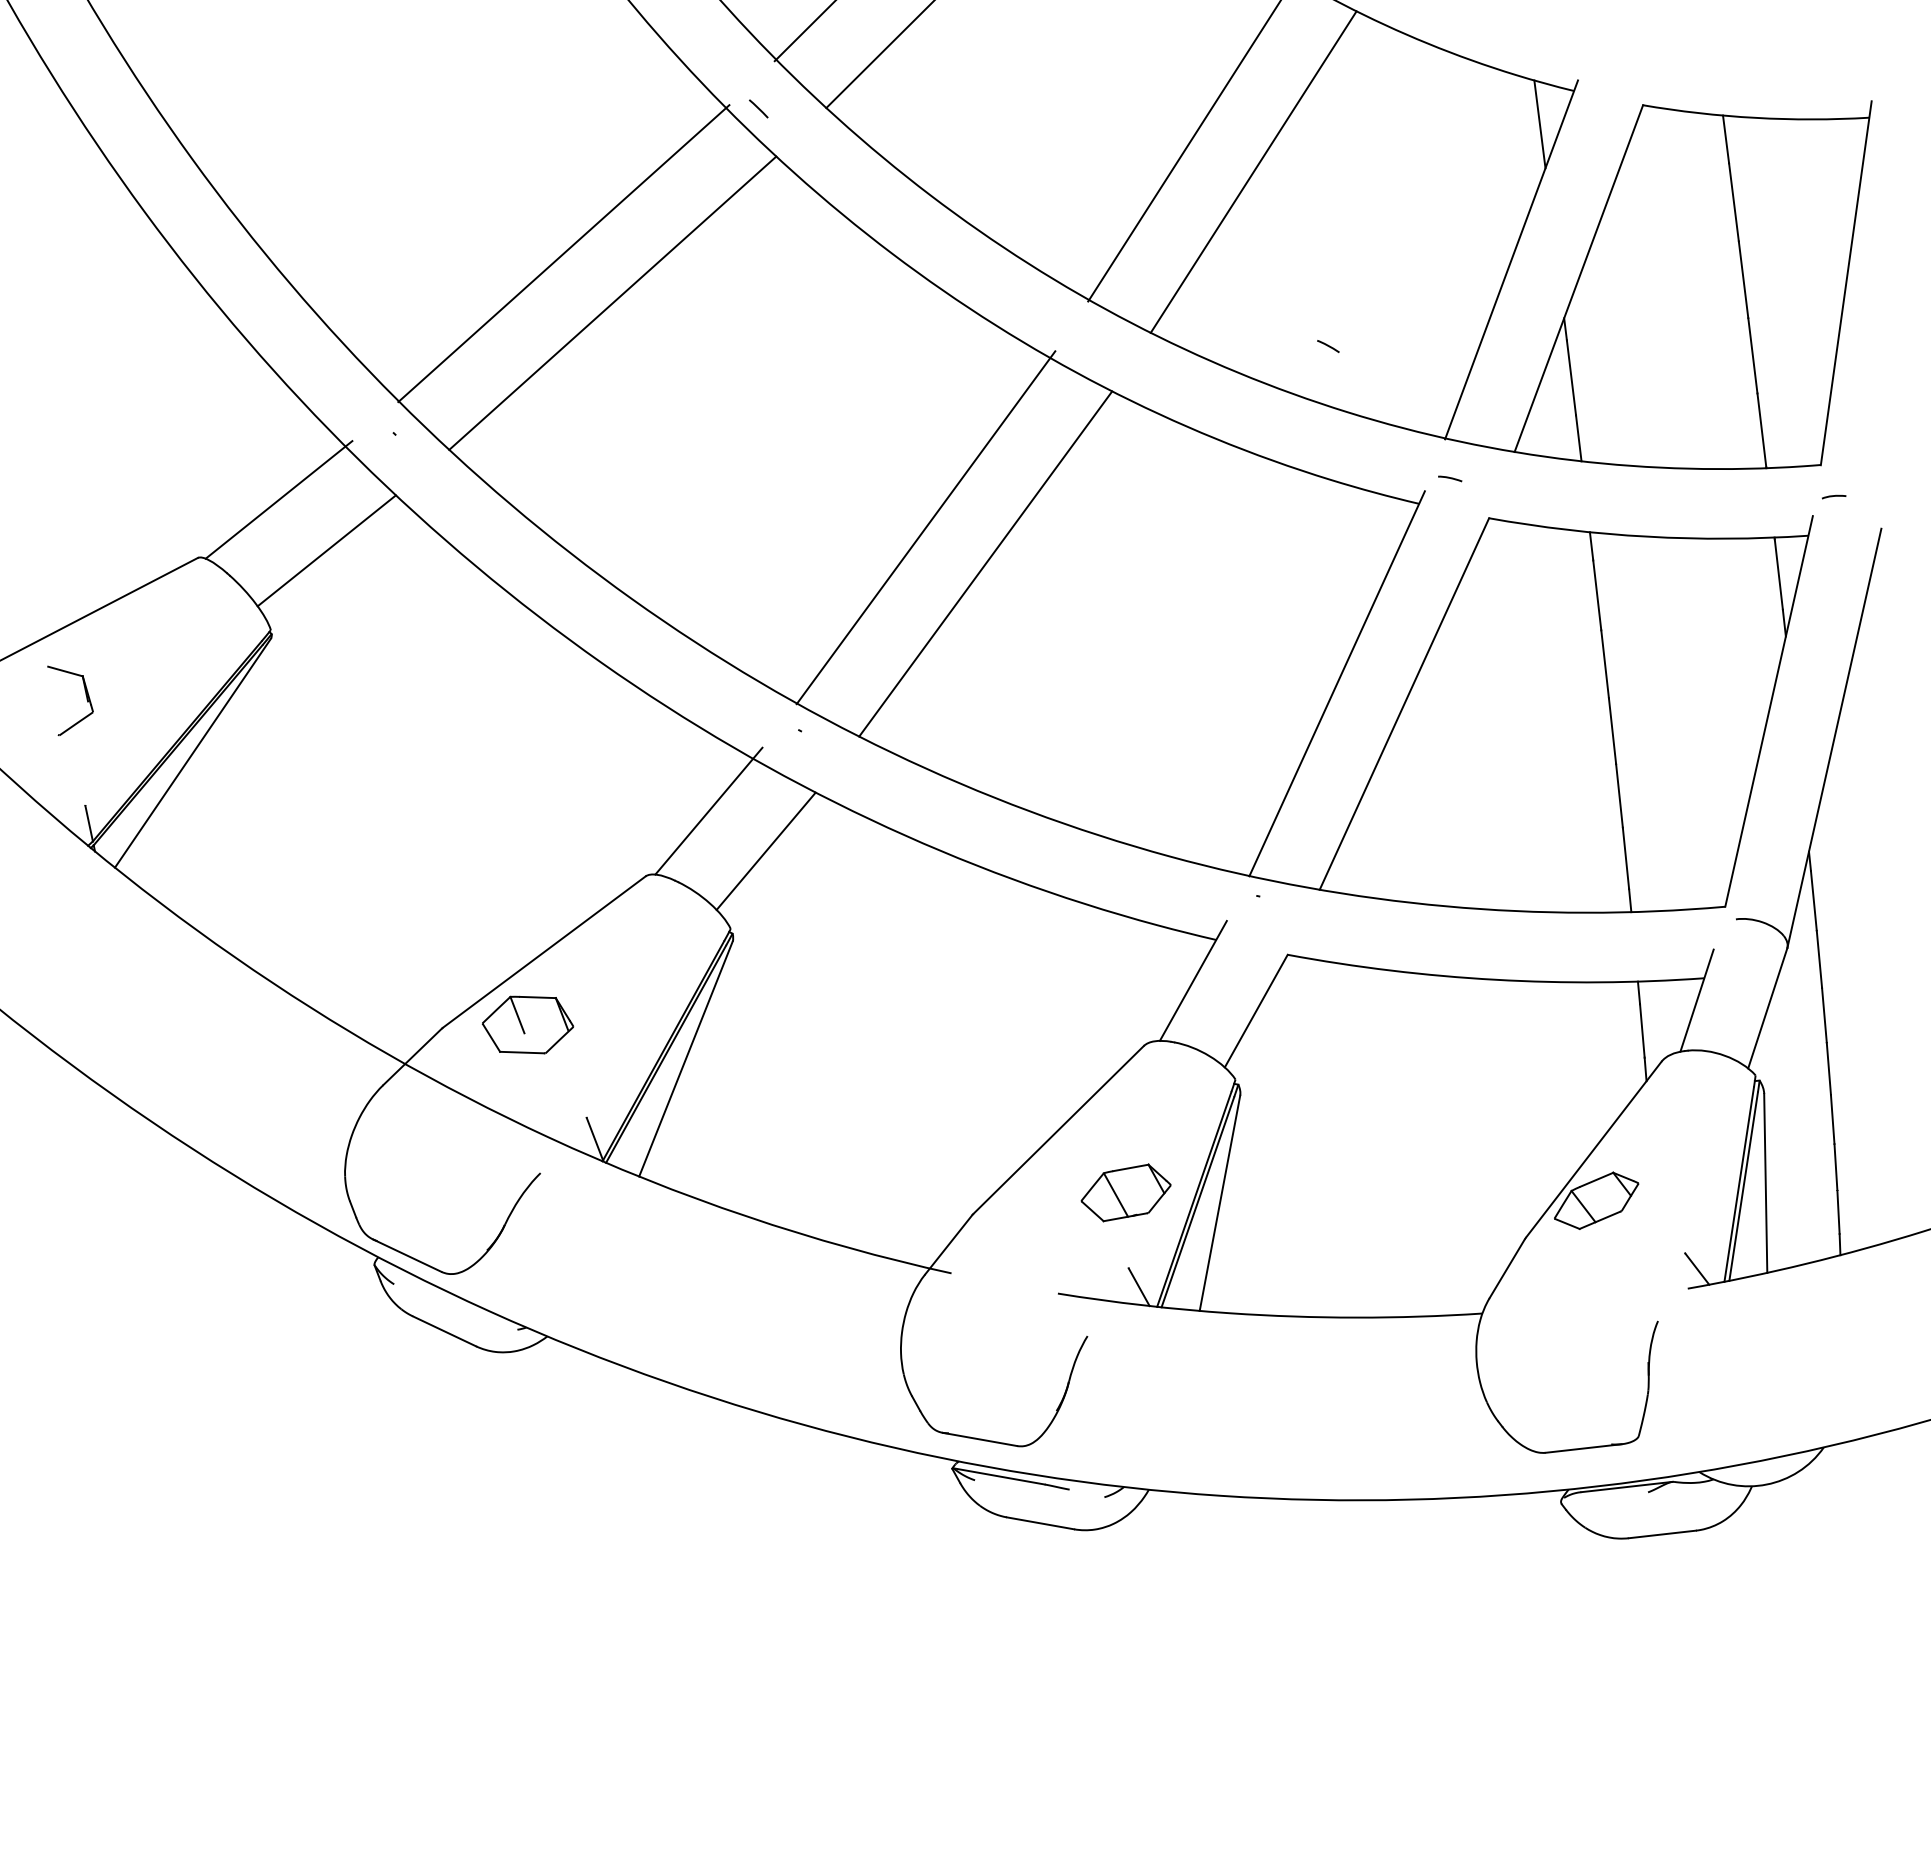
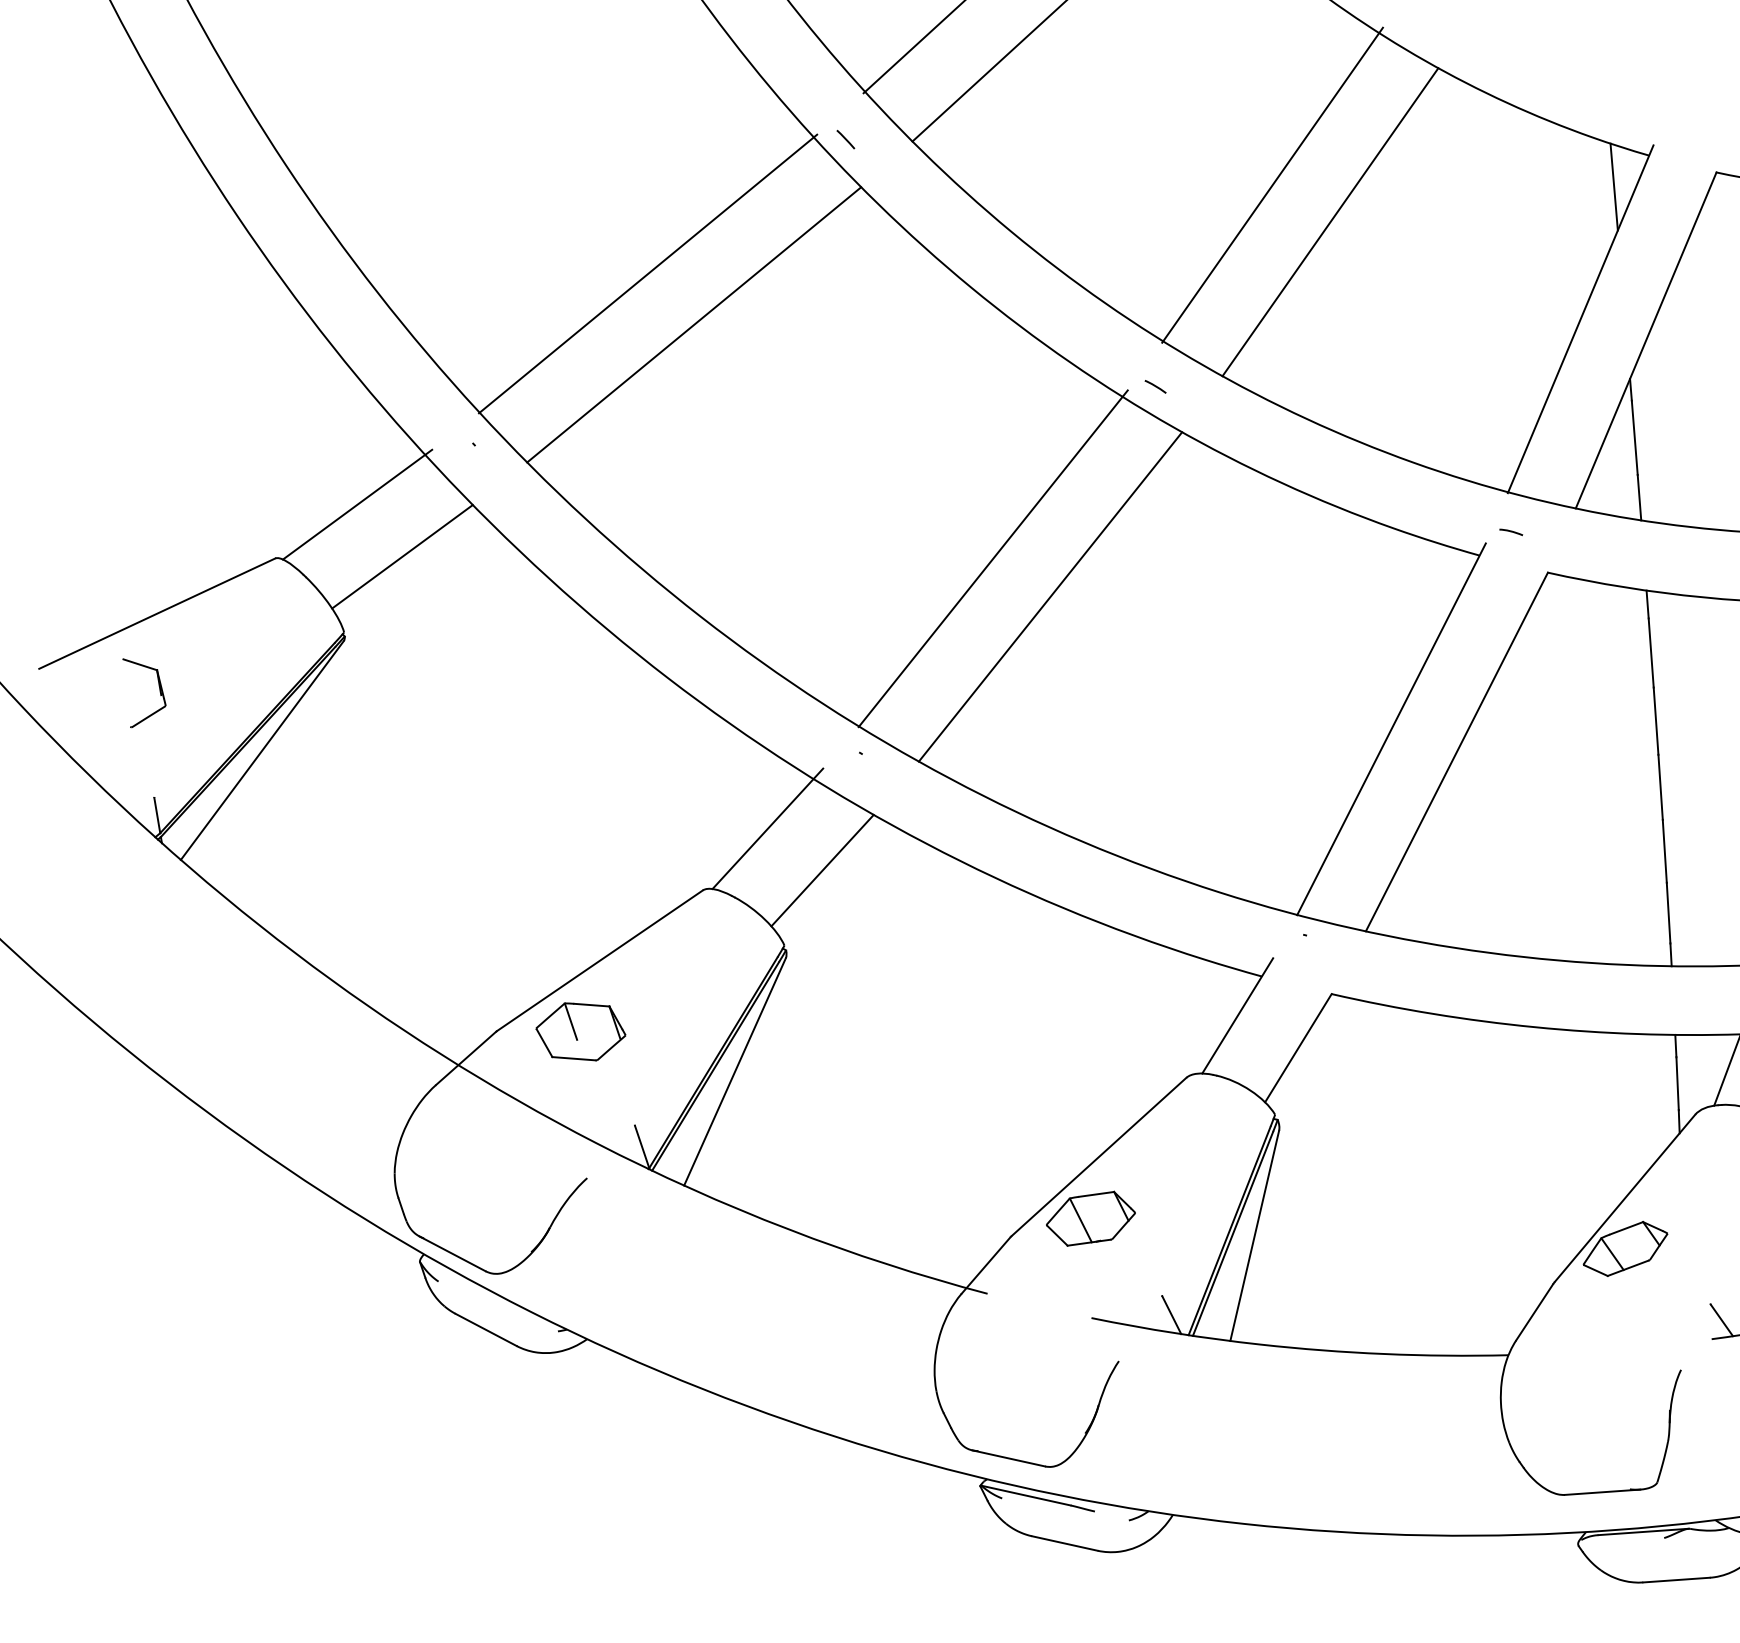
line: (1328, 346) -> (1155, 386), moved
part: (1125, 1192) -> (1090, 1218), moved

